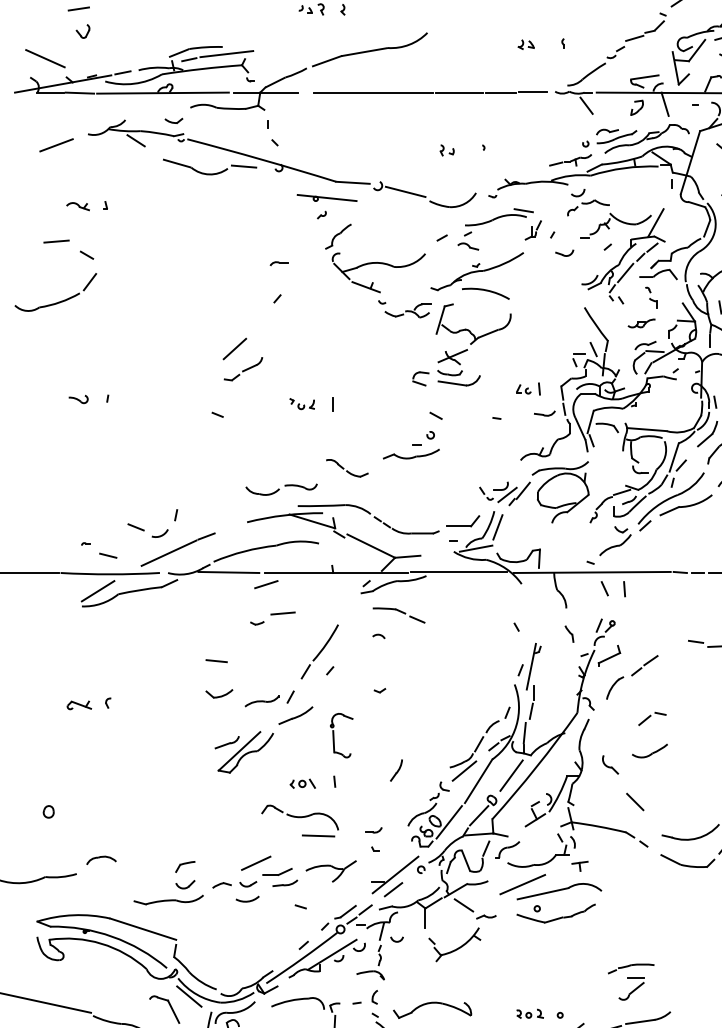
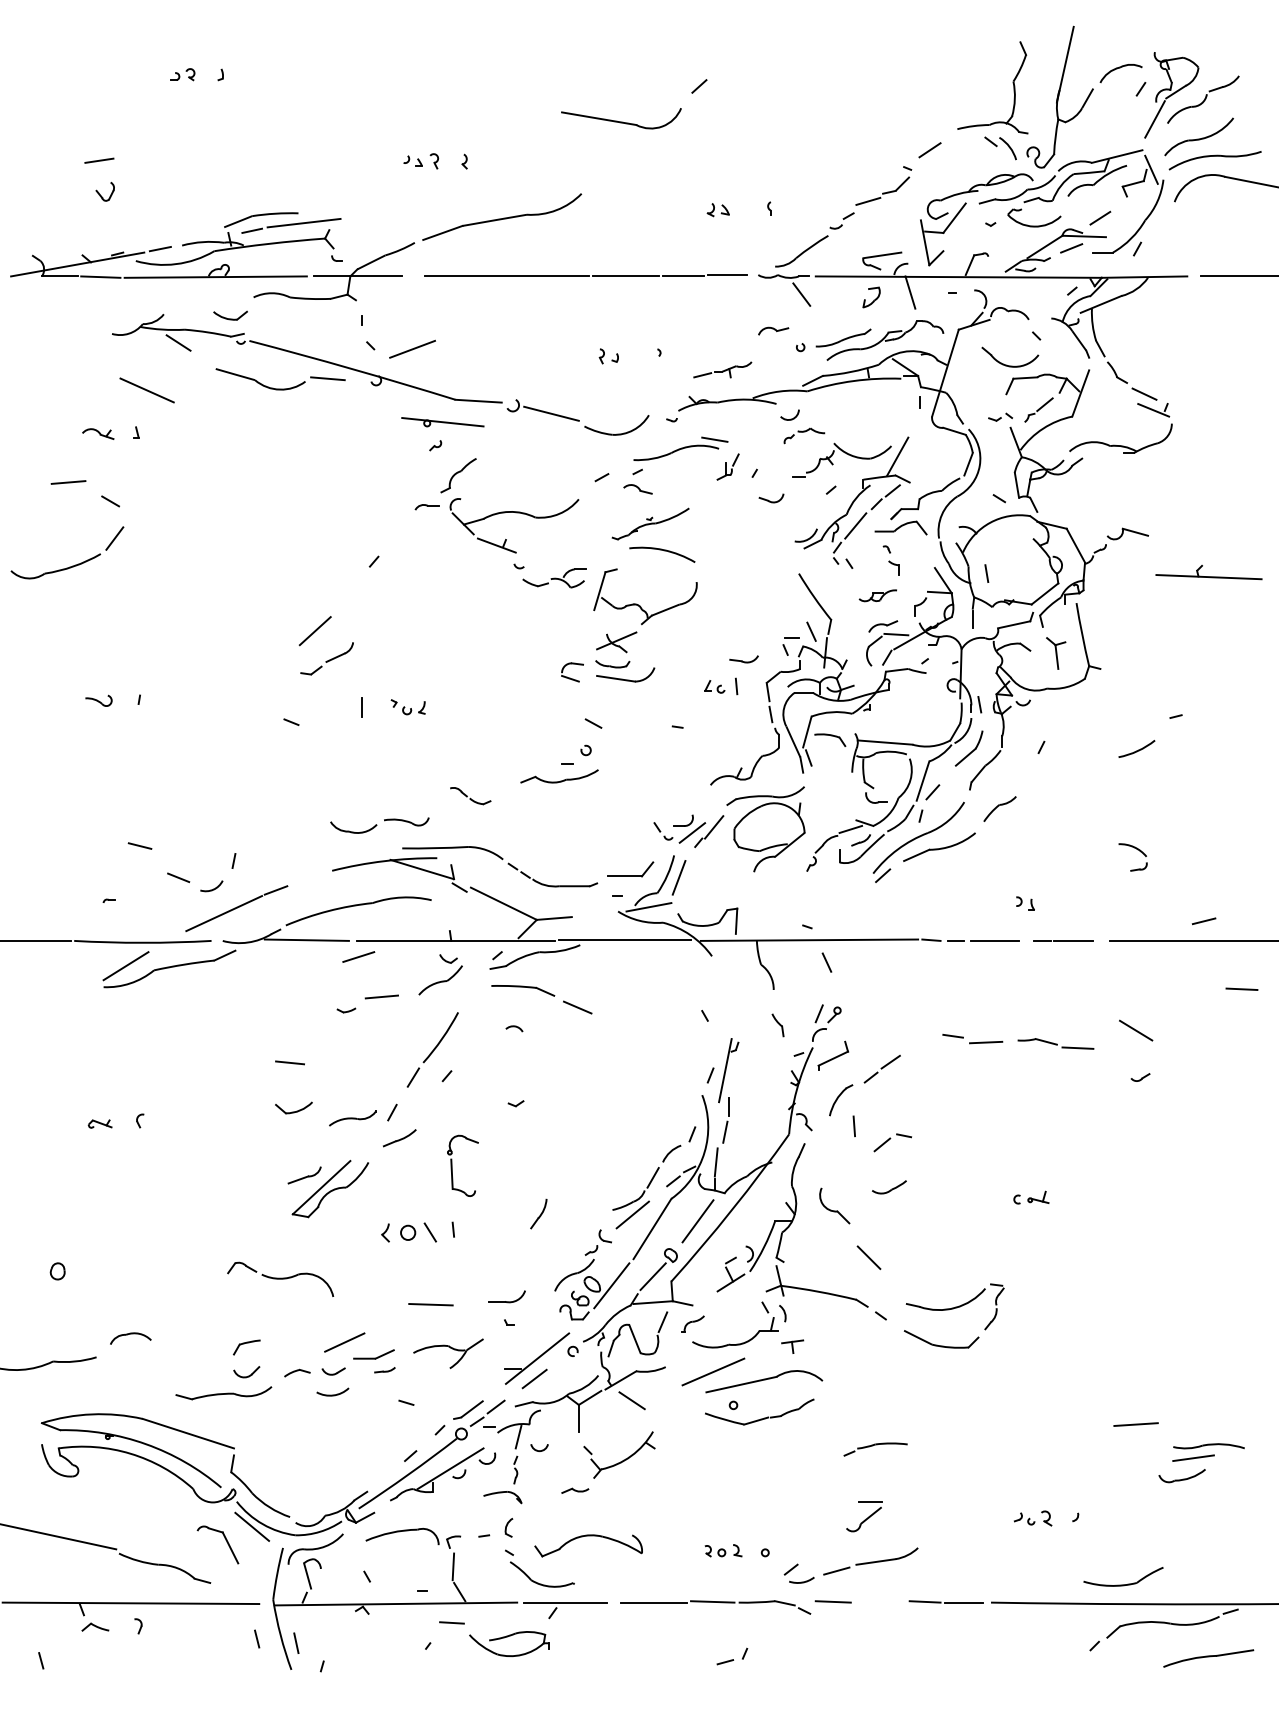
line: (44, 58) -> (146, 390), moved
part: (173, 120) -> (230, 315), size x1.4
part: (607, 131) -> (773, 330), moved
line: (56, 144) -> (412, 348), moved
part: (570, 159) -> (722, 369), moved
part: (588, 207) -> (804, 435), size x0.7
part: (278, 264) -> (426, 507), moved
part: (477, 271) -> (650, 523), size x0.6
line: (332, 404) -> (361, 707), moved
part: (544, 413) -> (743, 659), moved
part: (347, 467) -> (470, 795), size x0.7
part: (616, 545) -> (441, 980), moved
line: (107, 555) -> (139, 845), moved
line: (623, 589) -> (853, 1126), moved
part: (399, 615) -> (542, 999), size x1.4
part: (79, 704) -> (100, 1123), size x0.7
part: (295, 715) -> (399, 1137), size x0.7
part: (650, 751) -> (889, 1187), size x0.7
part: (610, 764) -> (834, 1206), size x1.4
part: (303, 783) -> (409, 1232), size x1.6
part: (300, 817) -> (280, 1278), moved
part: (373, 830) -> (507, 1296), size x1.6
part: (507, 849) -> (692, 1323), size x0.7
part: (284, 882) -> (384, 1369), size x0.6
part: (486, 916) -> (575, 1490), moved
part: (631, 968) -> (875, 1449), moved

